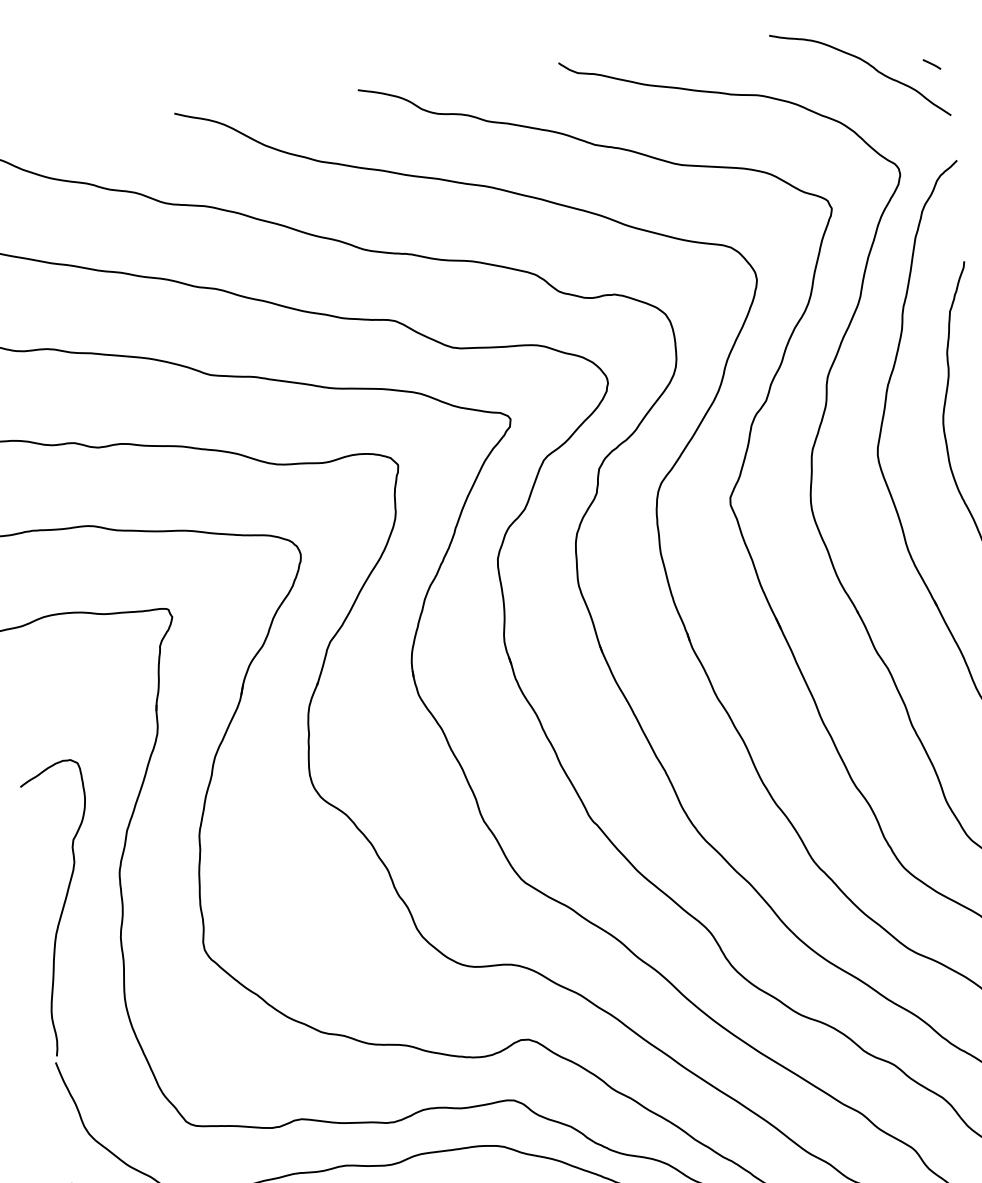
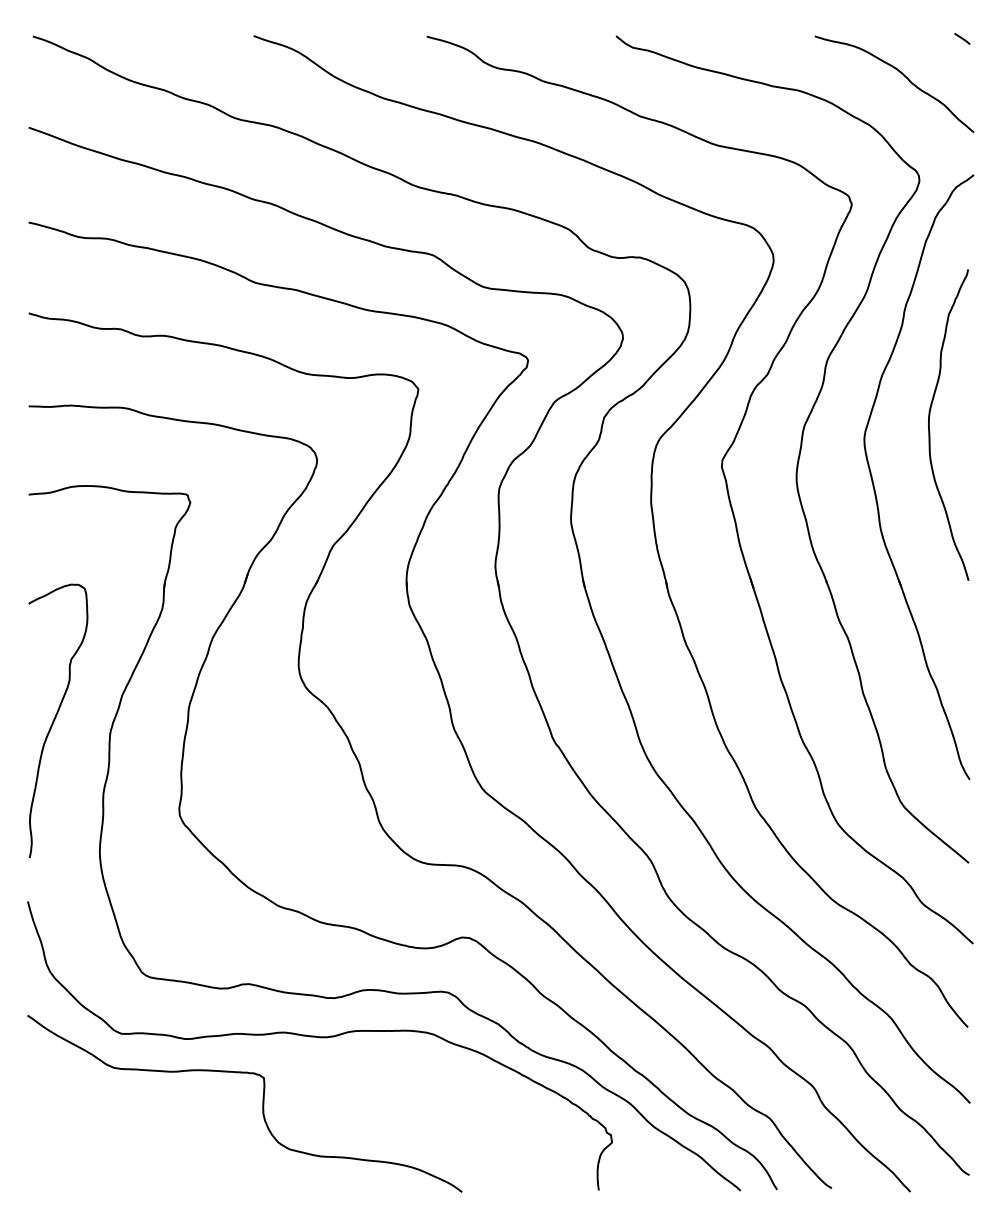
line: (932, 64) -> (962, 38), moved
curve: (64, 906) -> (55, 719), moved

